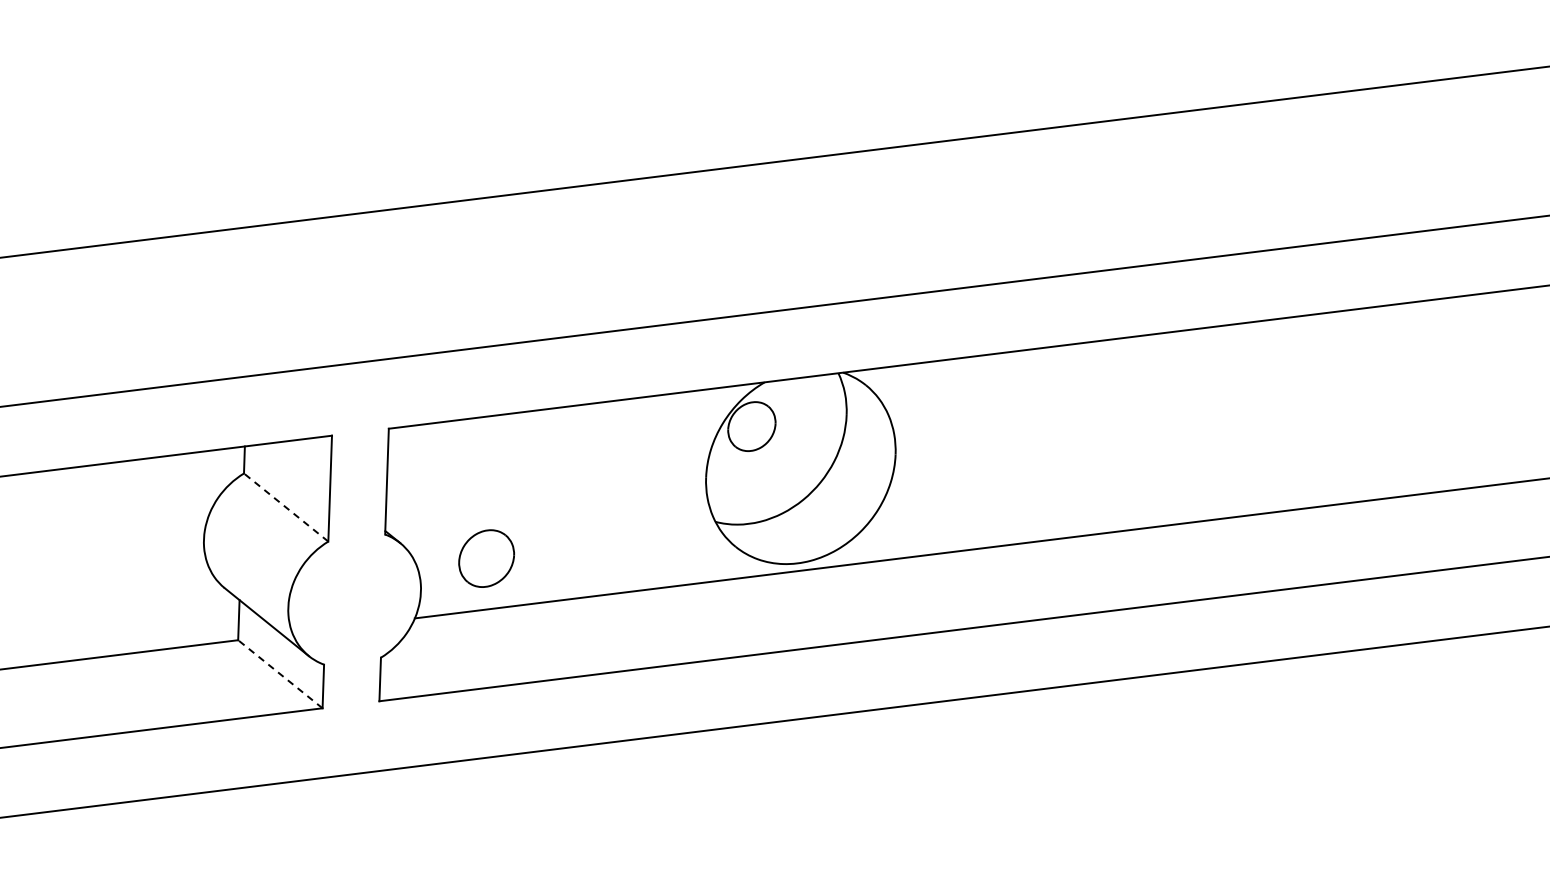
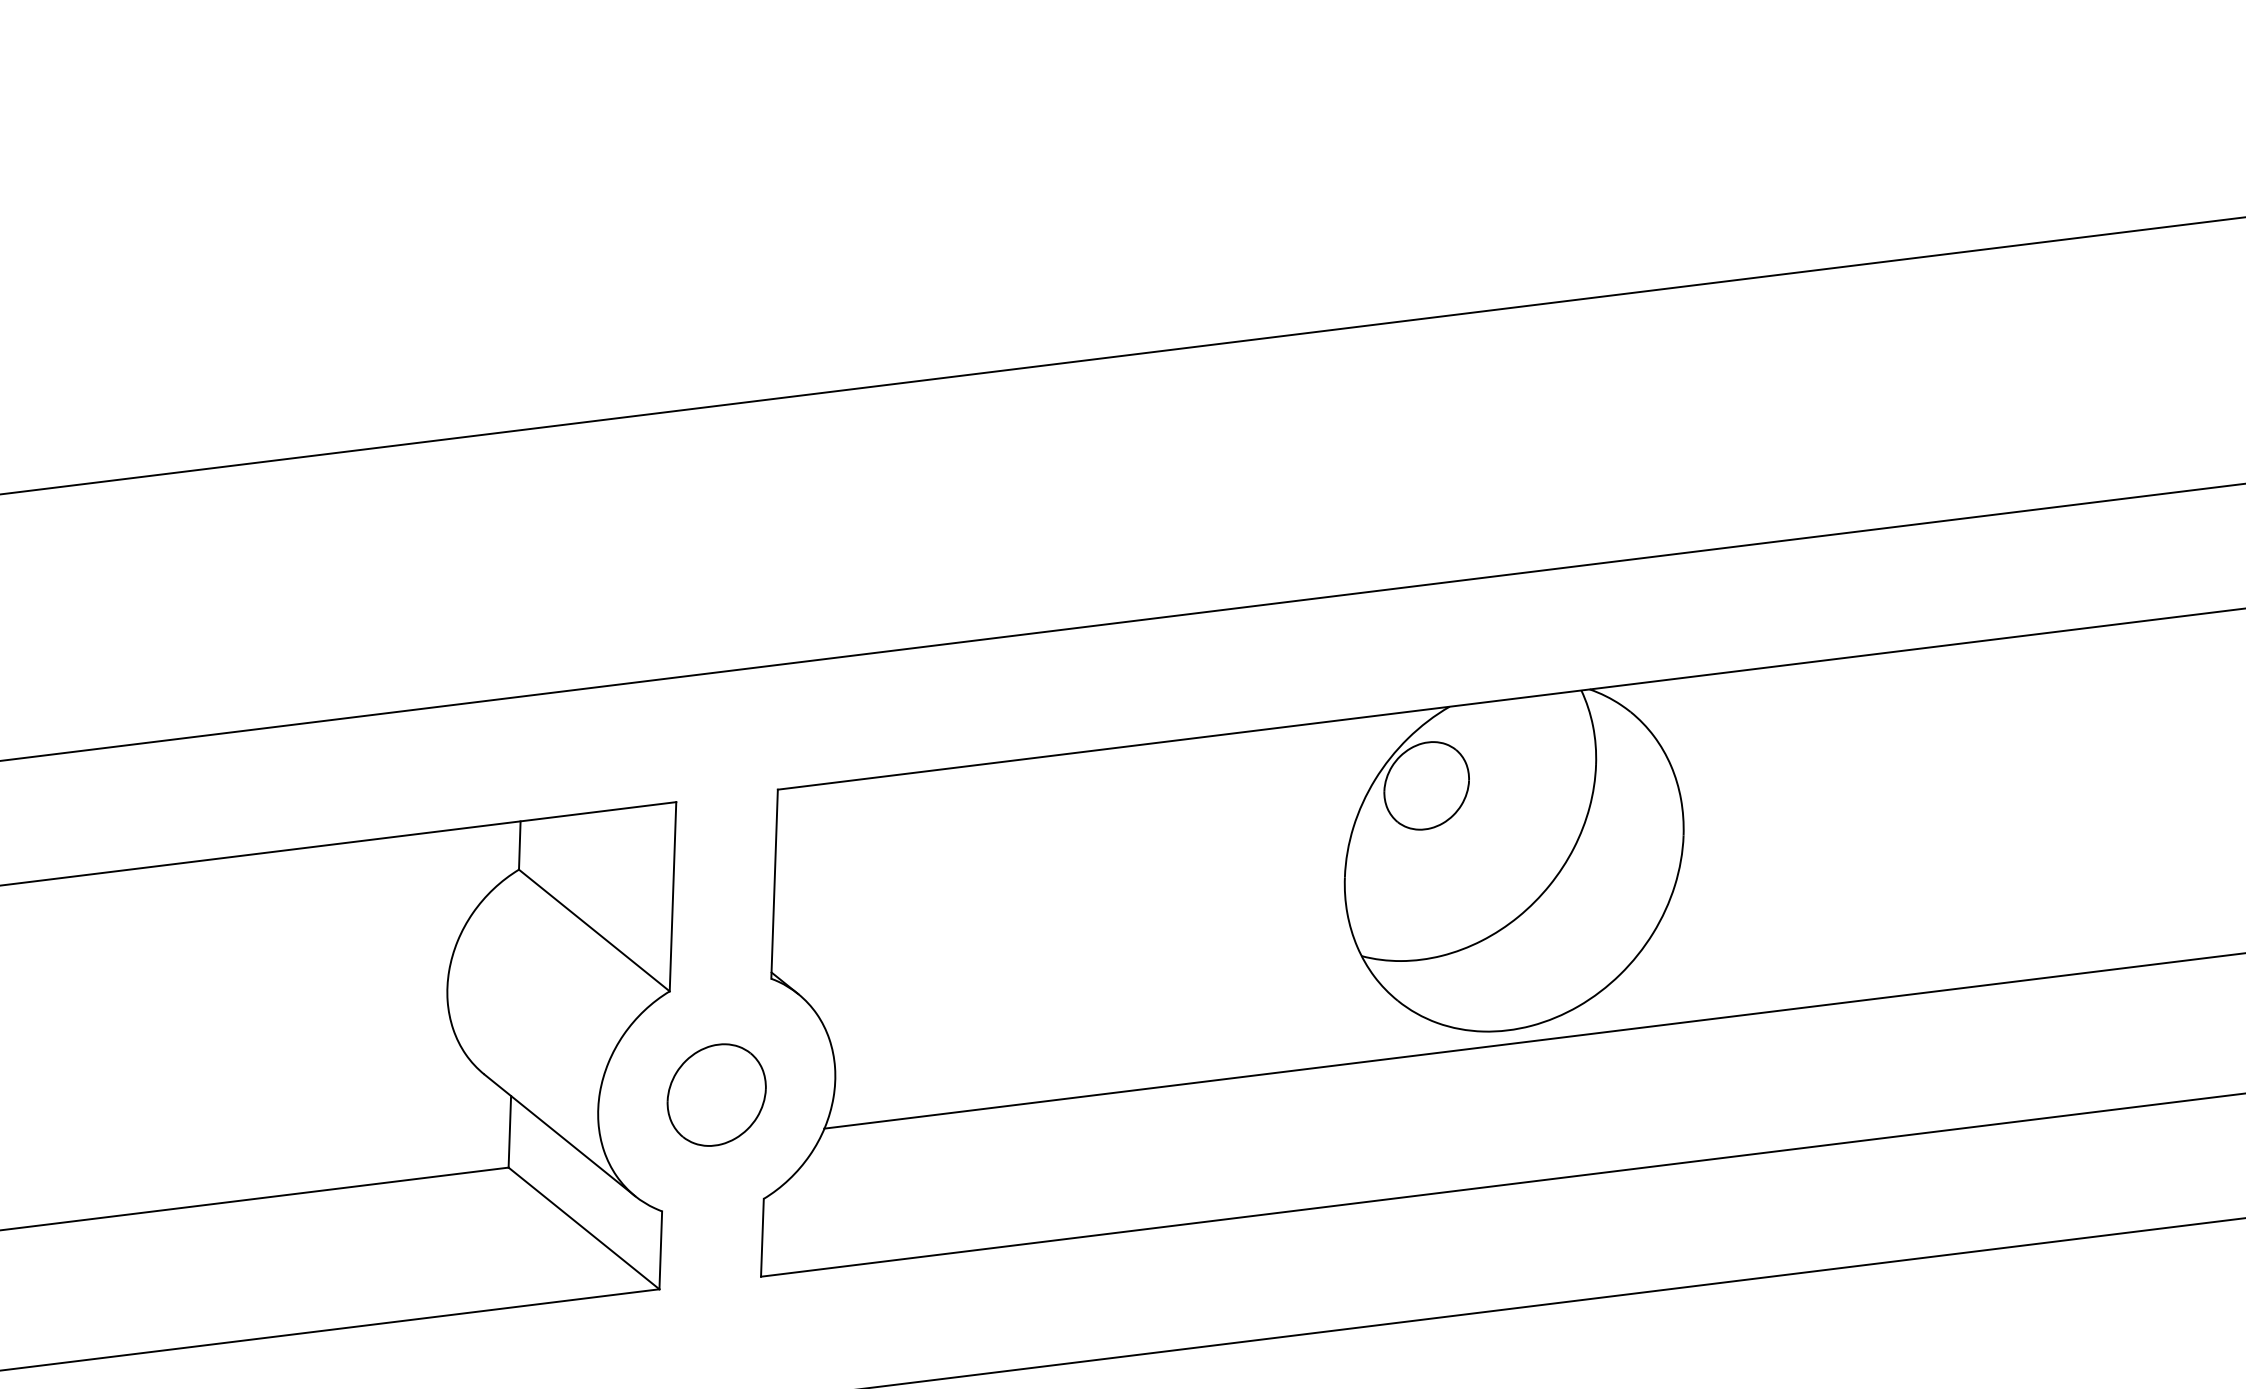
line: (285, 507) -> (593, 930), dashed -> solid
part: (486, 558) -> (716, 1094), moved
line: (280, 673) -> (584, 1227), dashed -> solid

